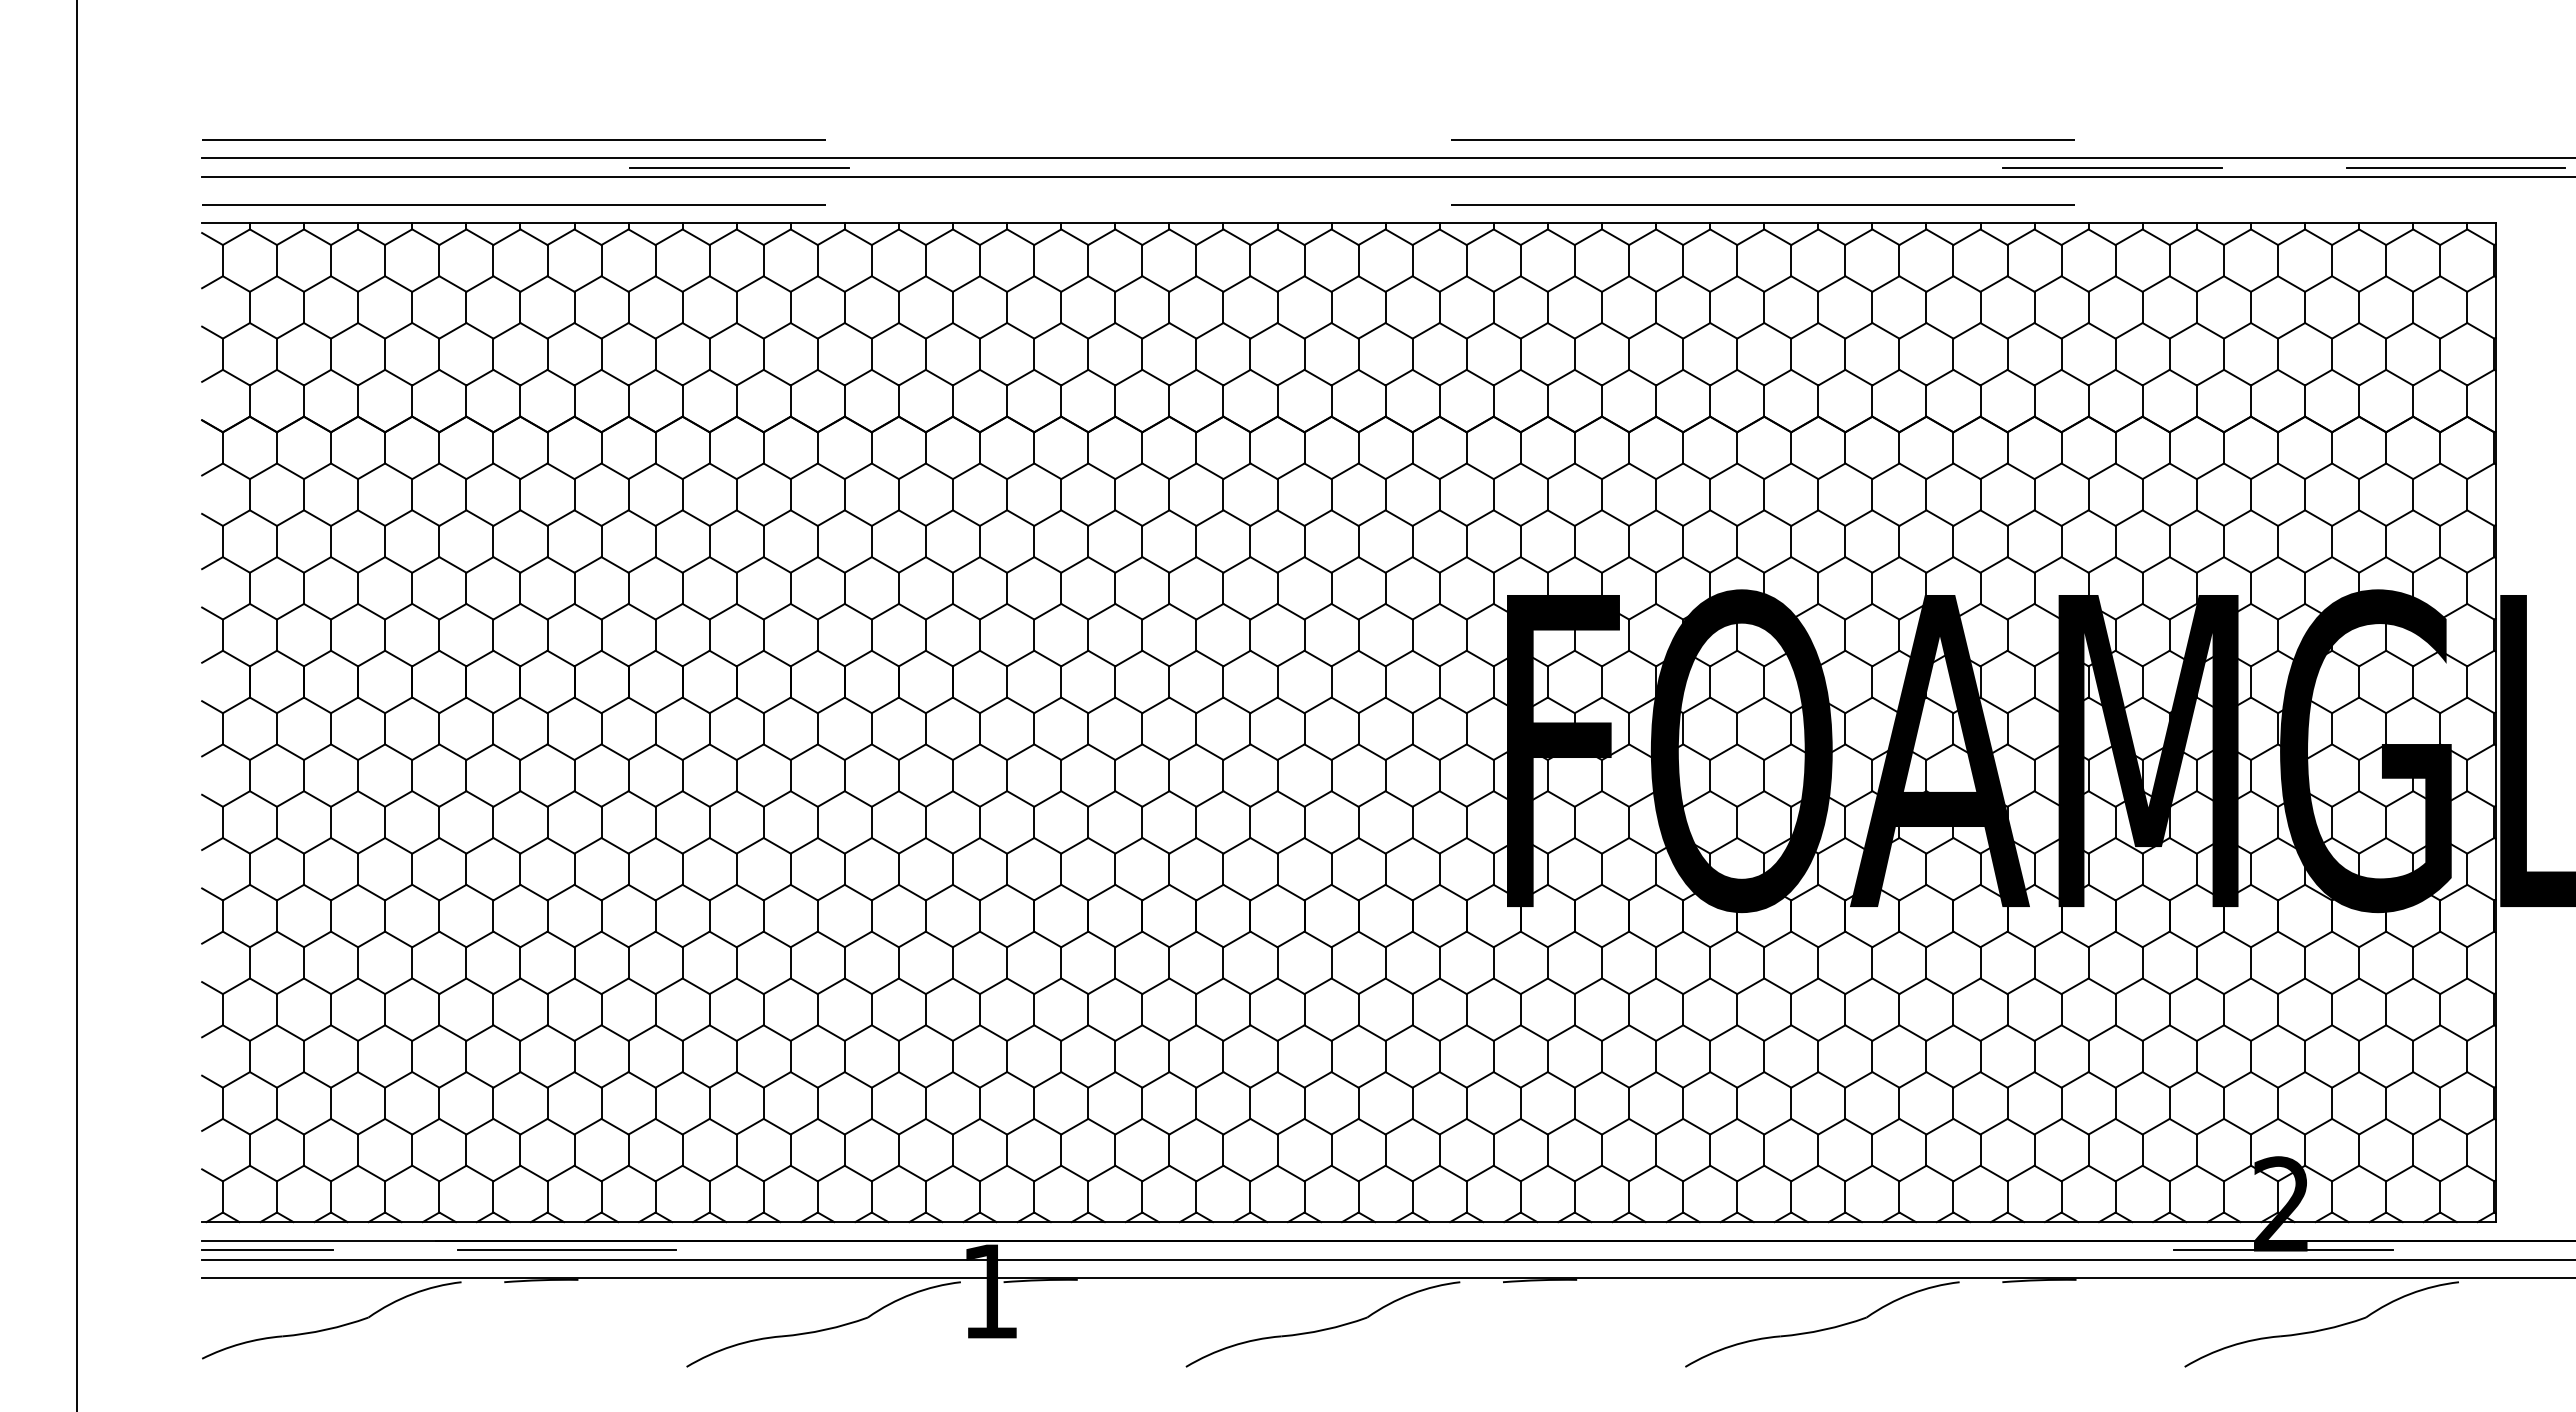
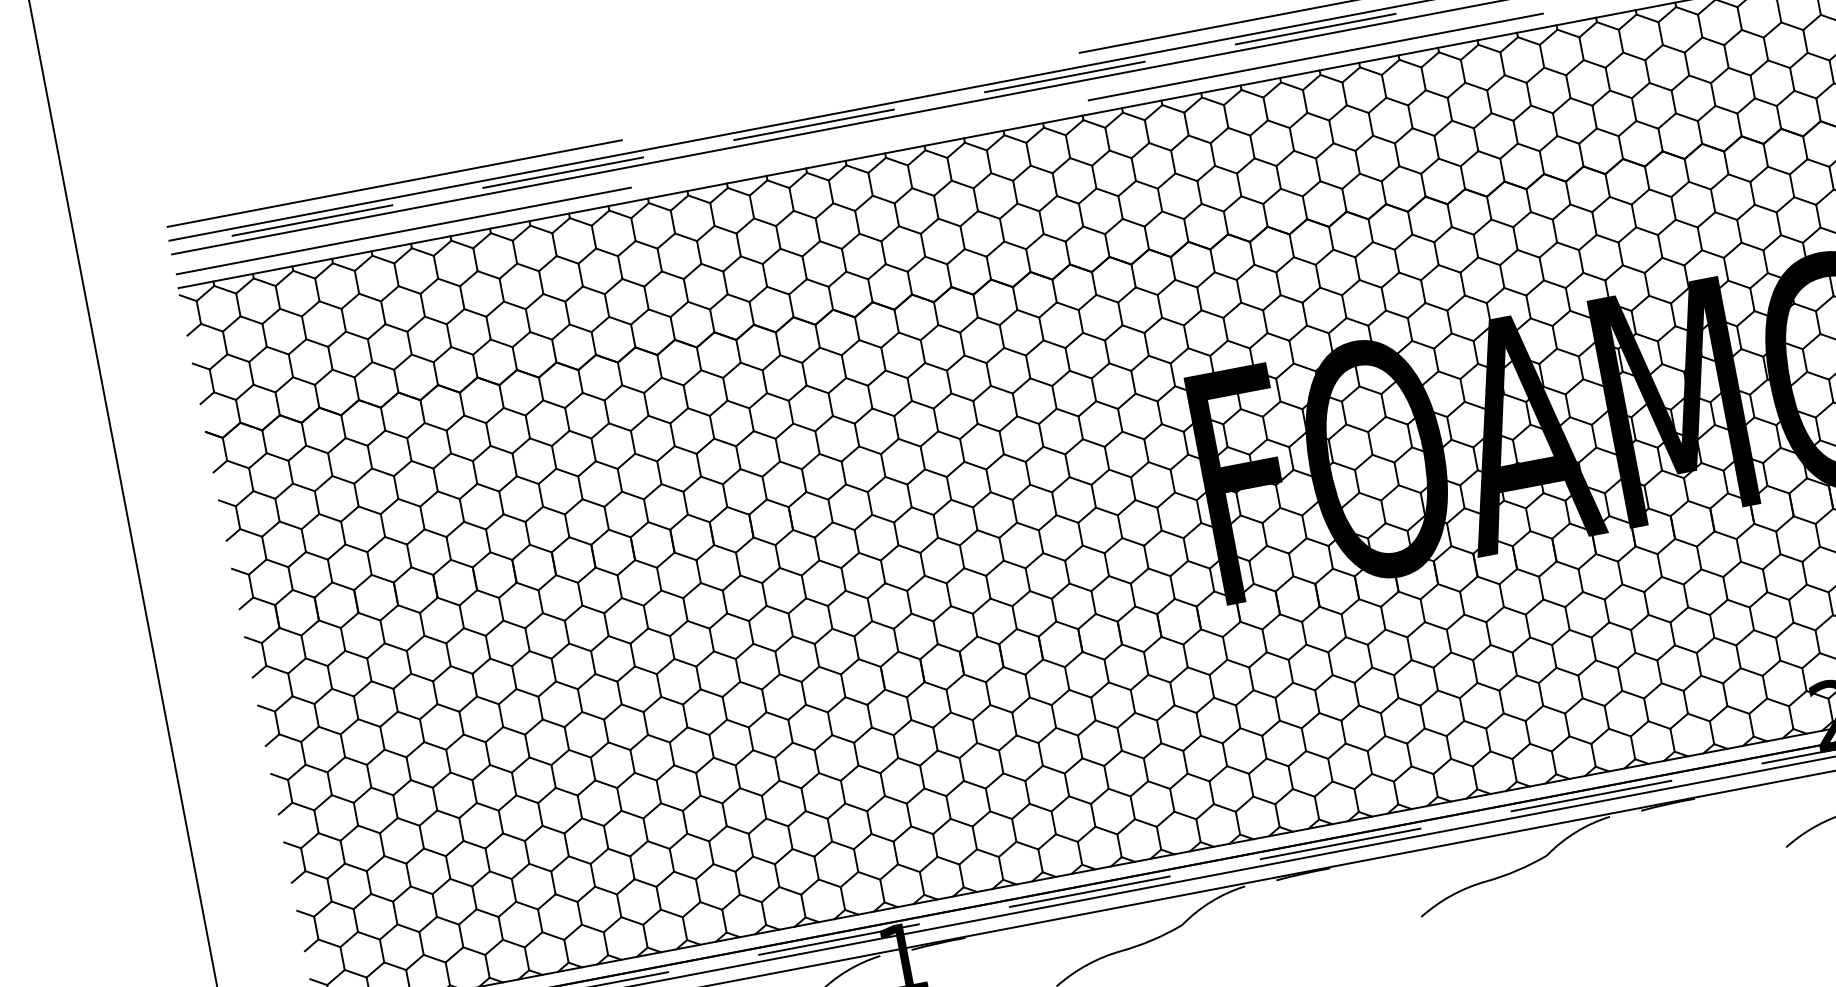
line: (395, 167) -> (311, 220), added
line: (1082, 167) -> (813, 124), added
line: (1425, 167) -> (1064, 76), added
line: (1769, 167) -> (1315, 28), added
line: (1596, 1249) -> (1340, 843), added
line: (910, 1250) -> (839, 939), added
line: (1253, 1250) -> (1089, 892), added
line: (1940, 1250) -> (1591, 796), added

